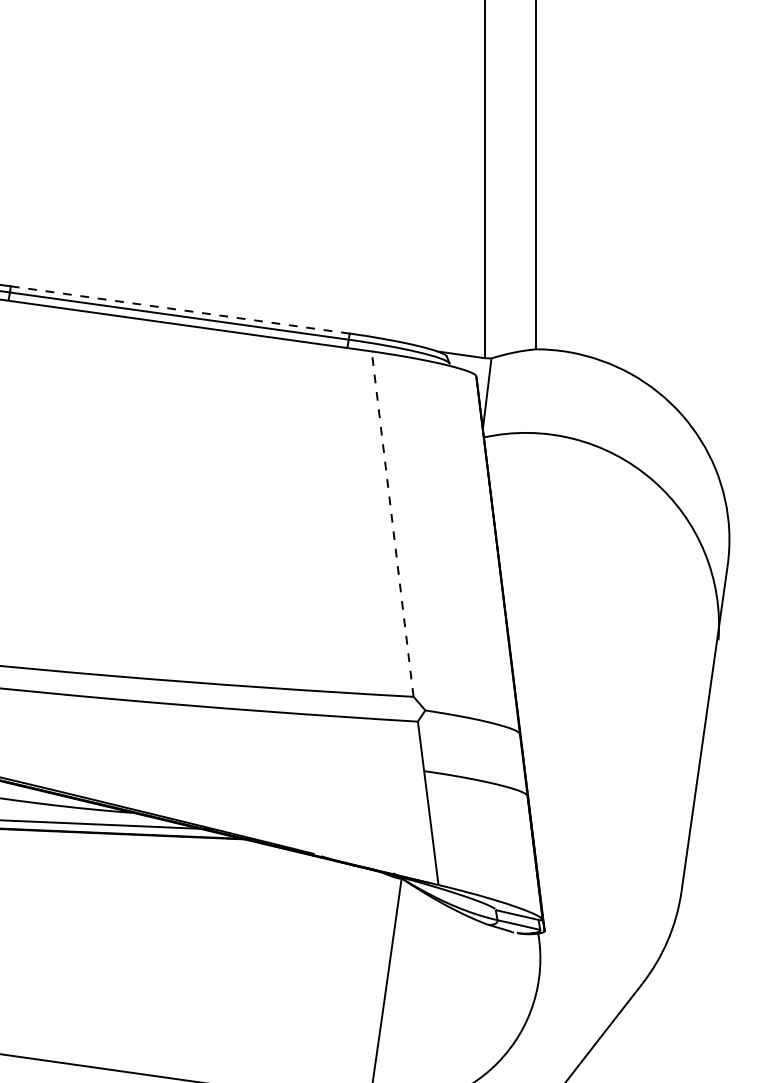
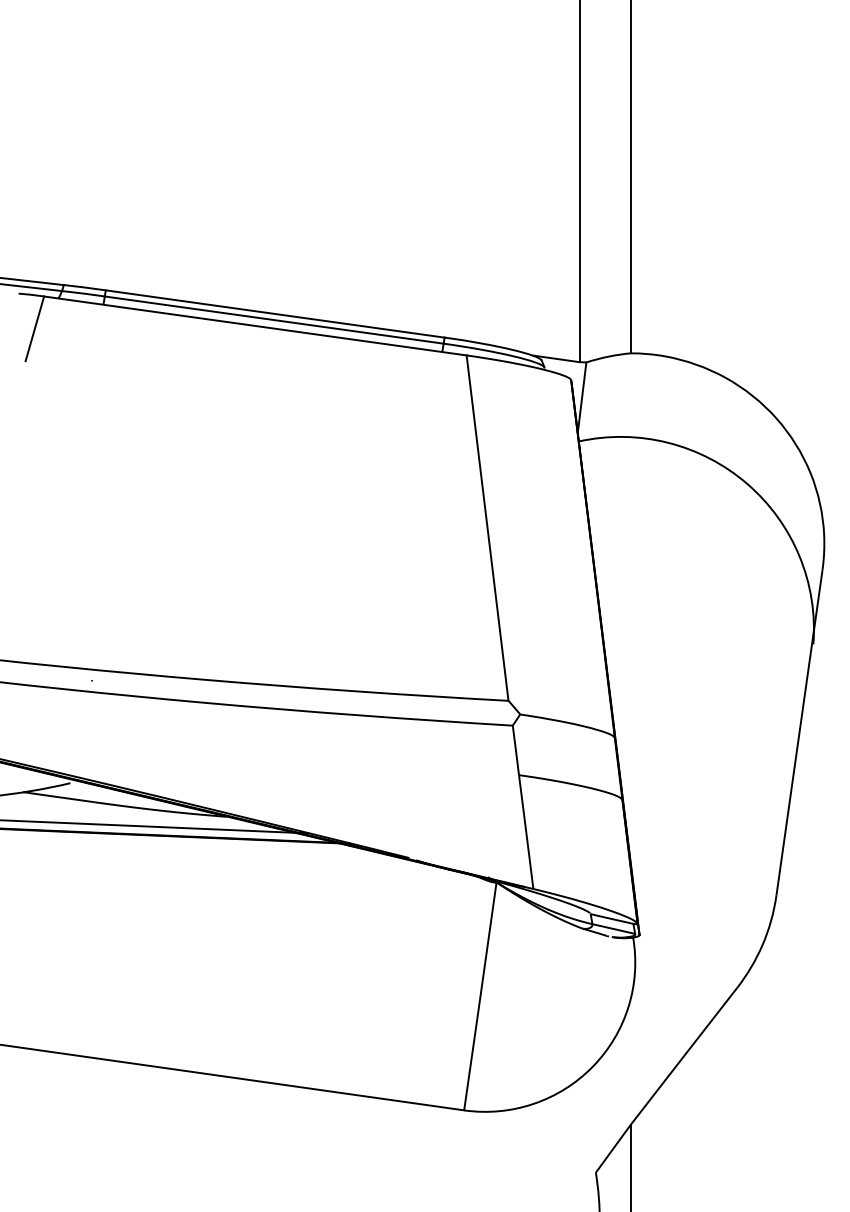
line: (179, 309) -> (274, 313), dashed -> solid
line: (392, 524) -> (487, 528), dashed -> solid

